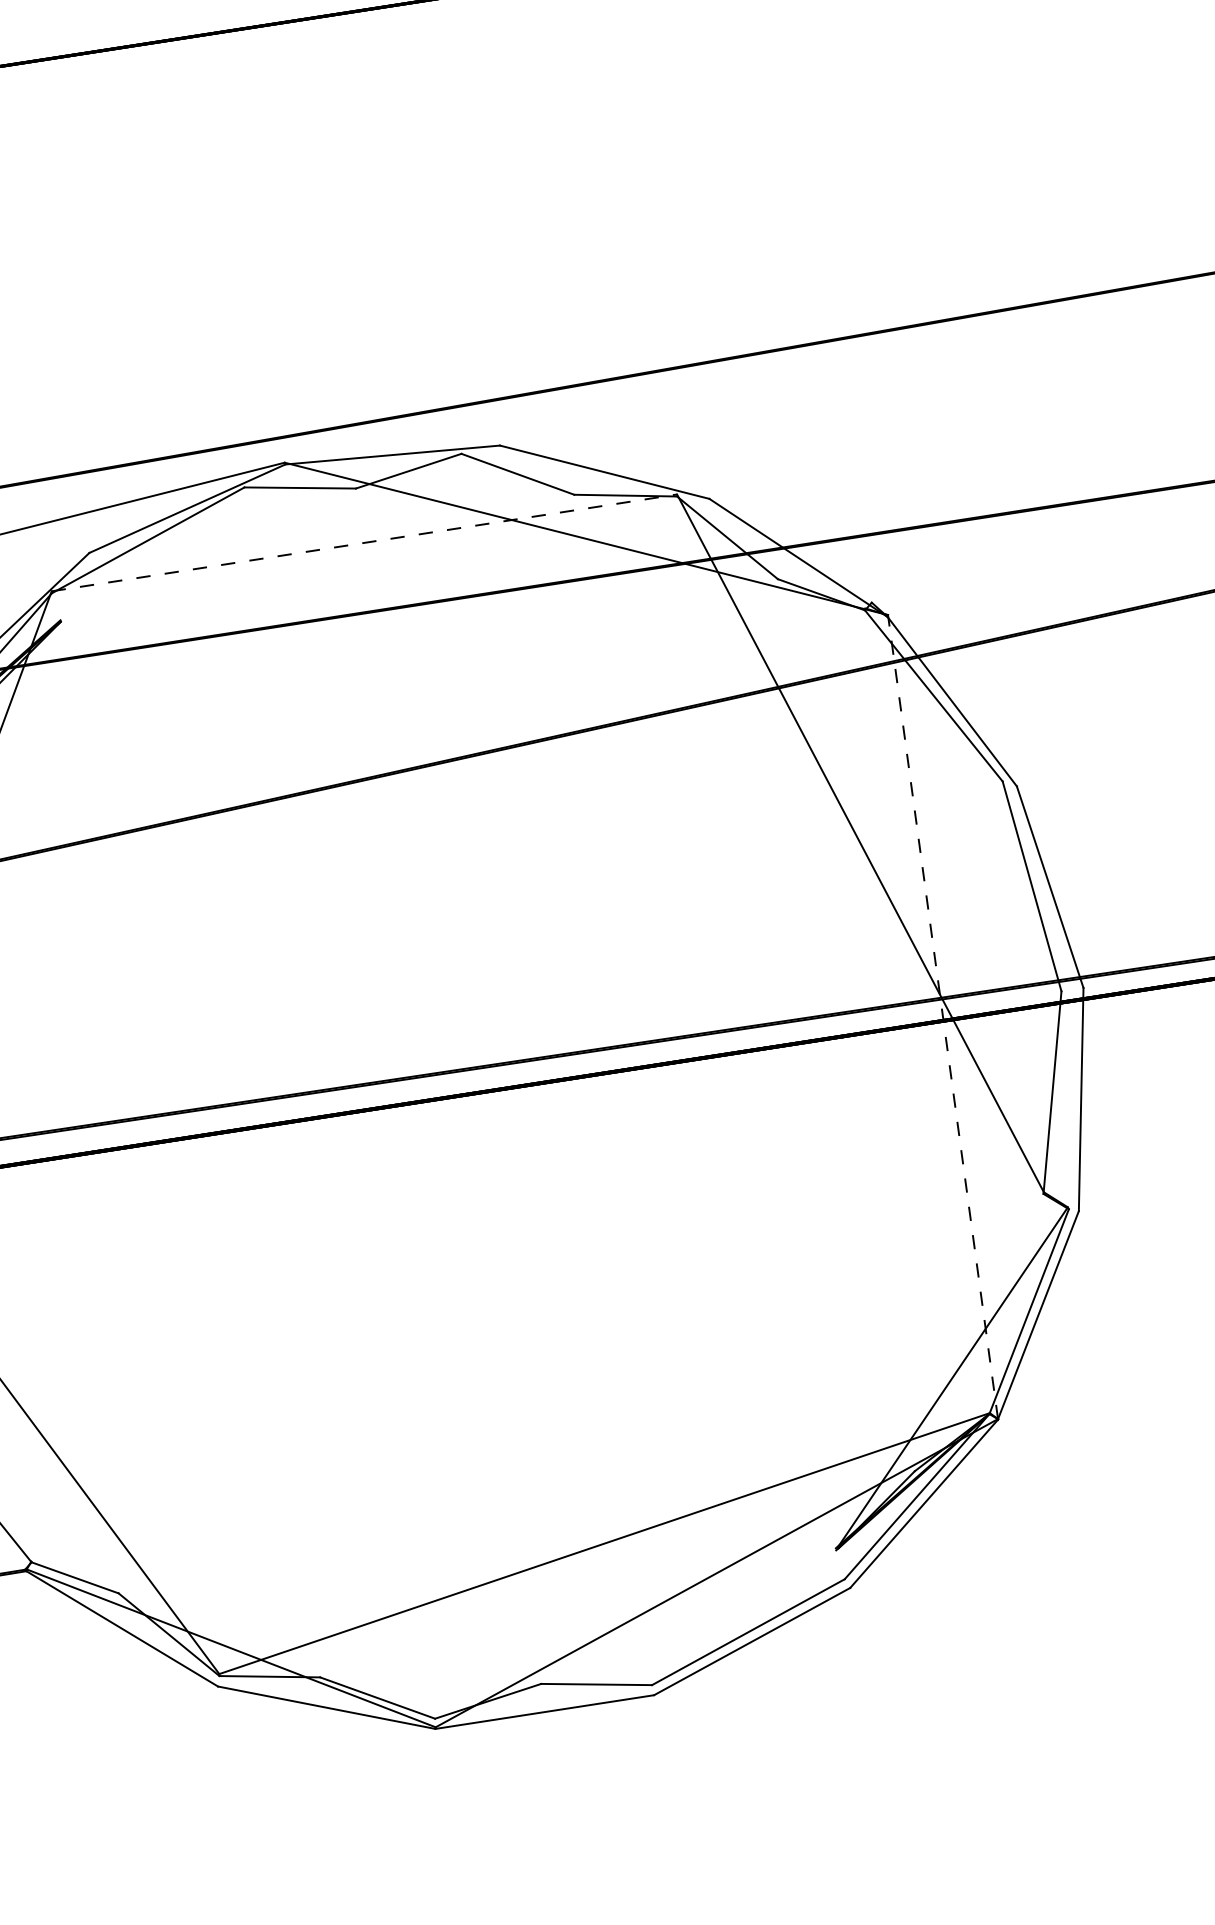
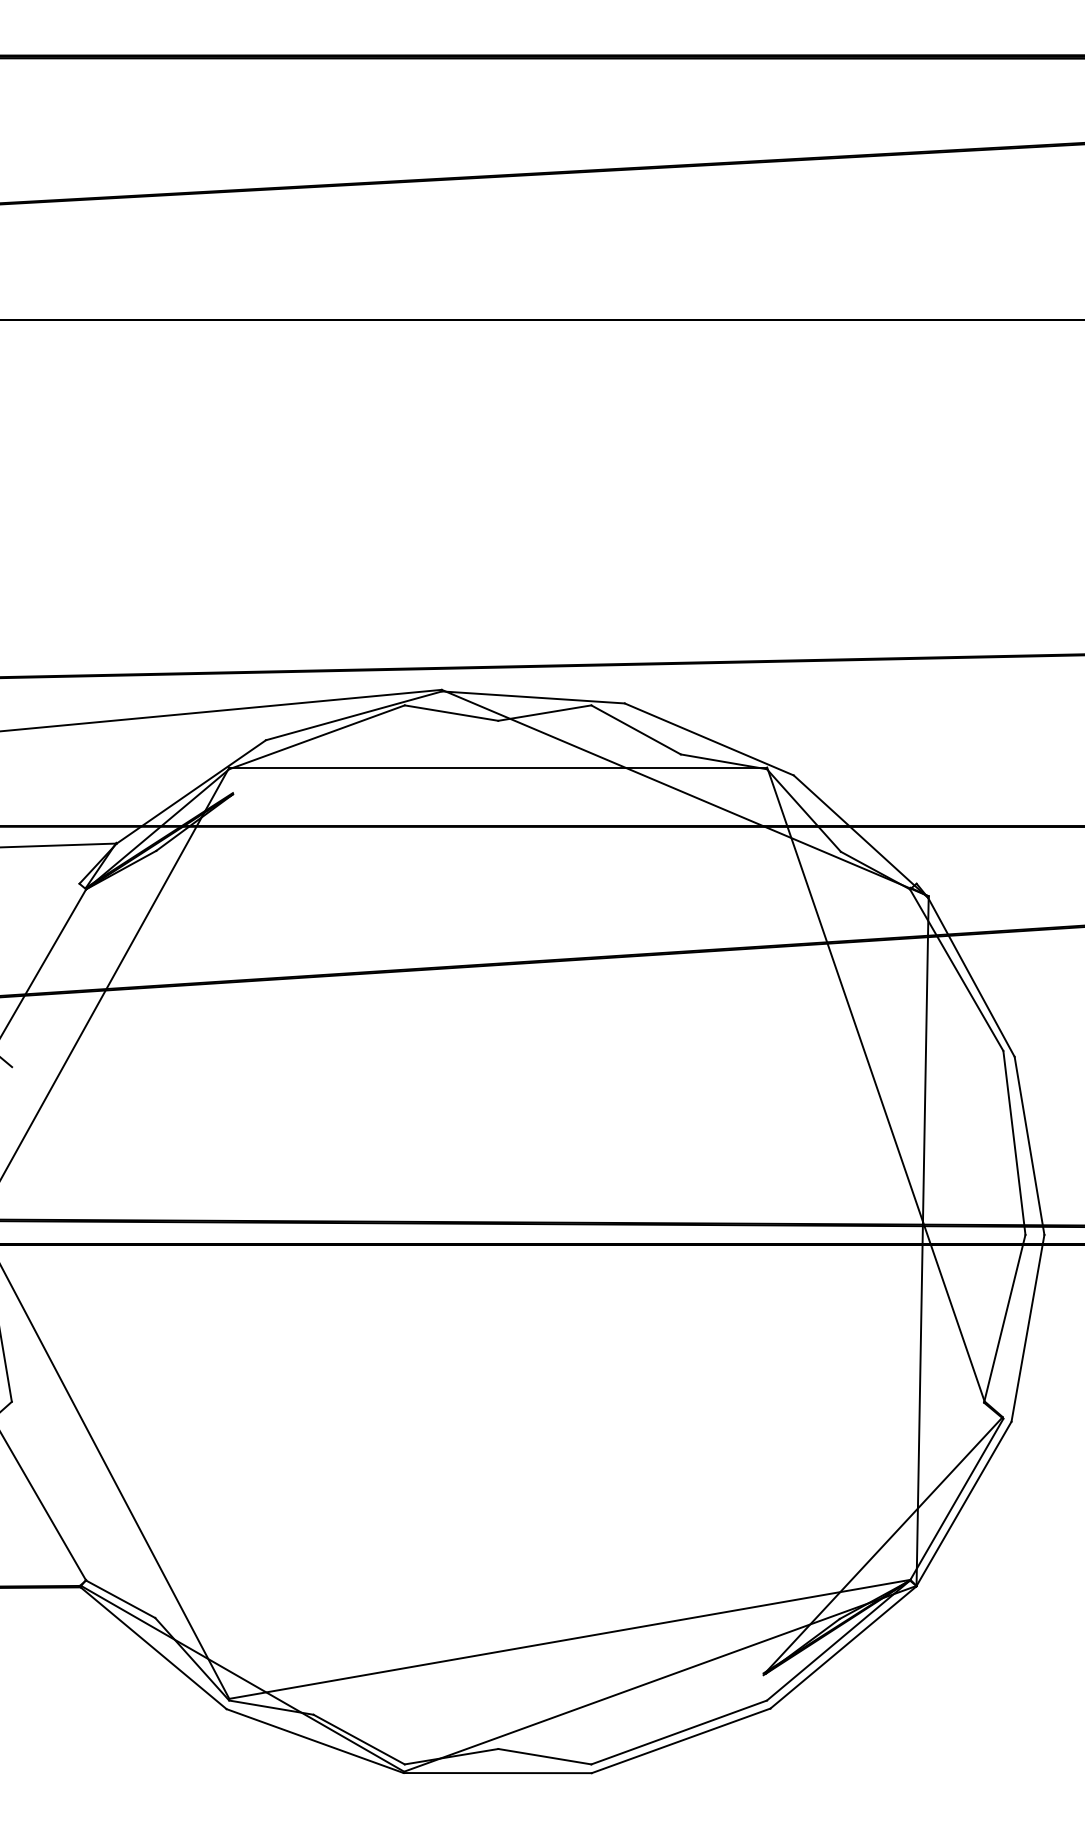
line: (364, 542) -> (498, 767), dashed -> solid
line: (942, 1017) -> (922, 1241), dashed -> solid

